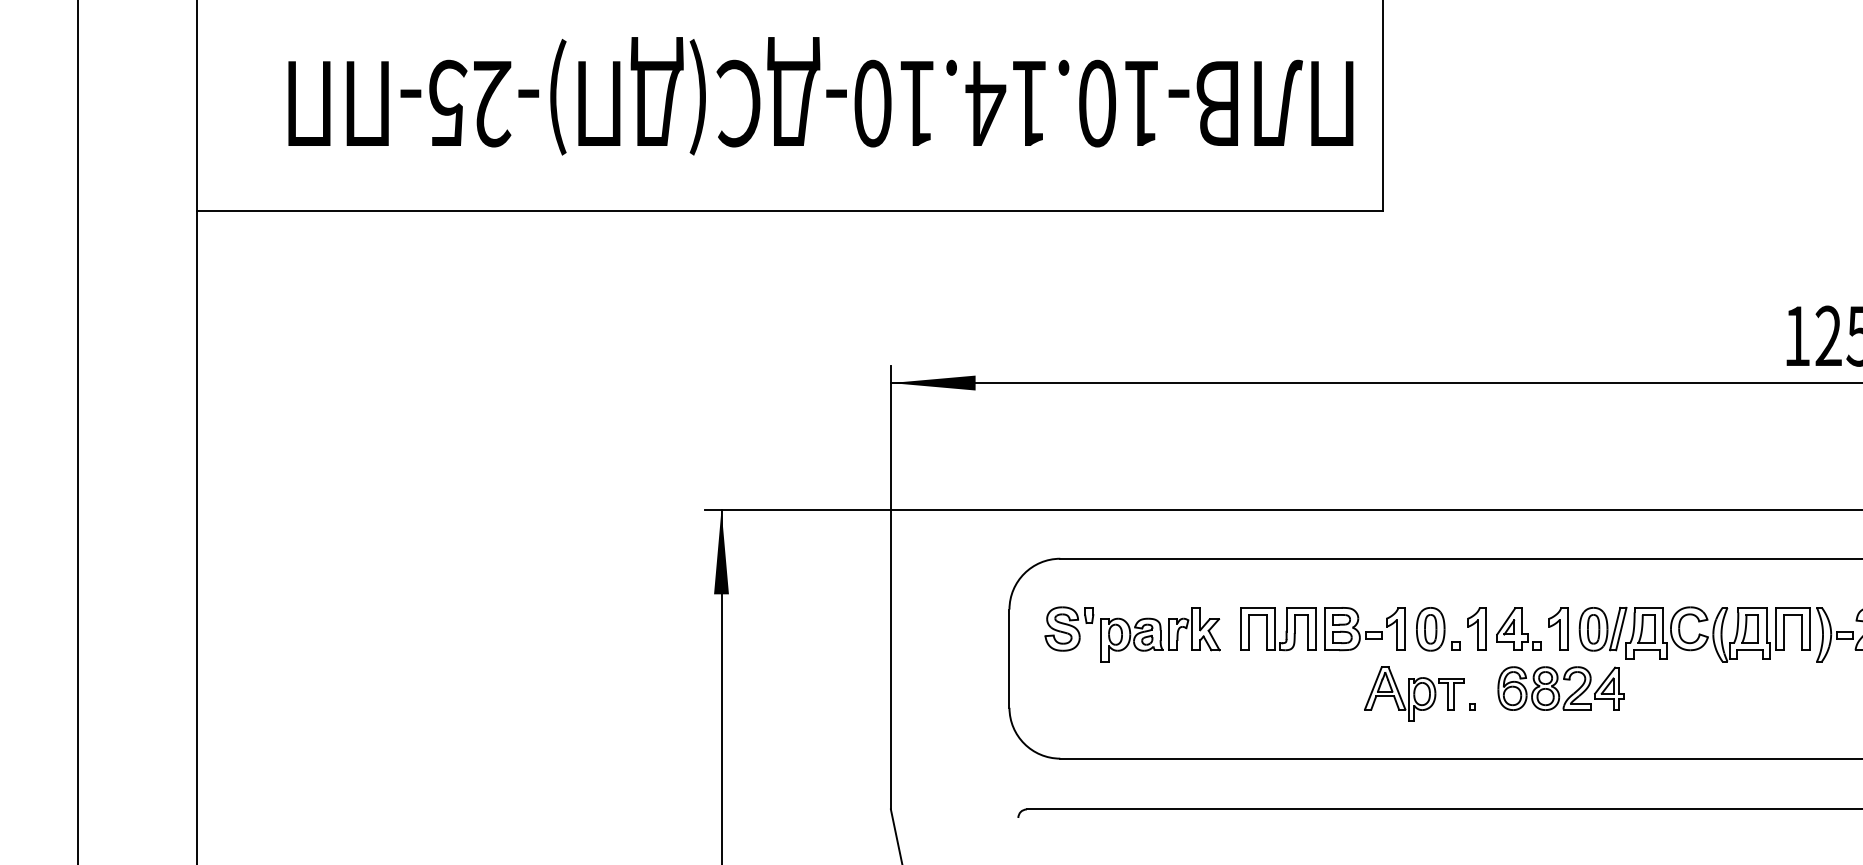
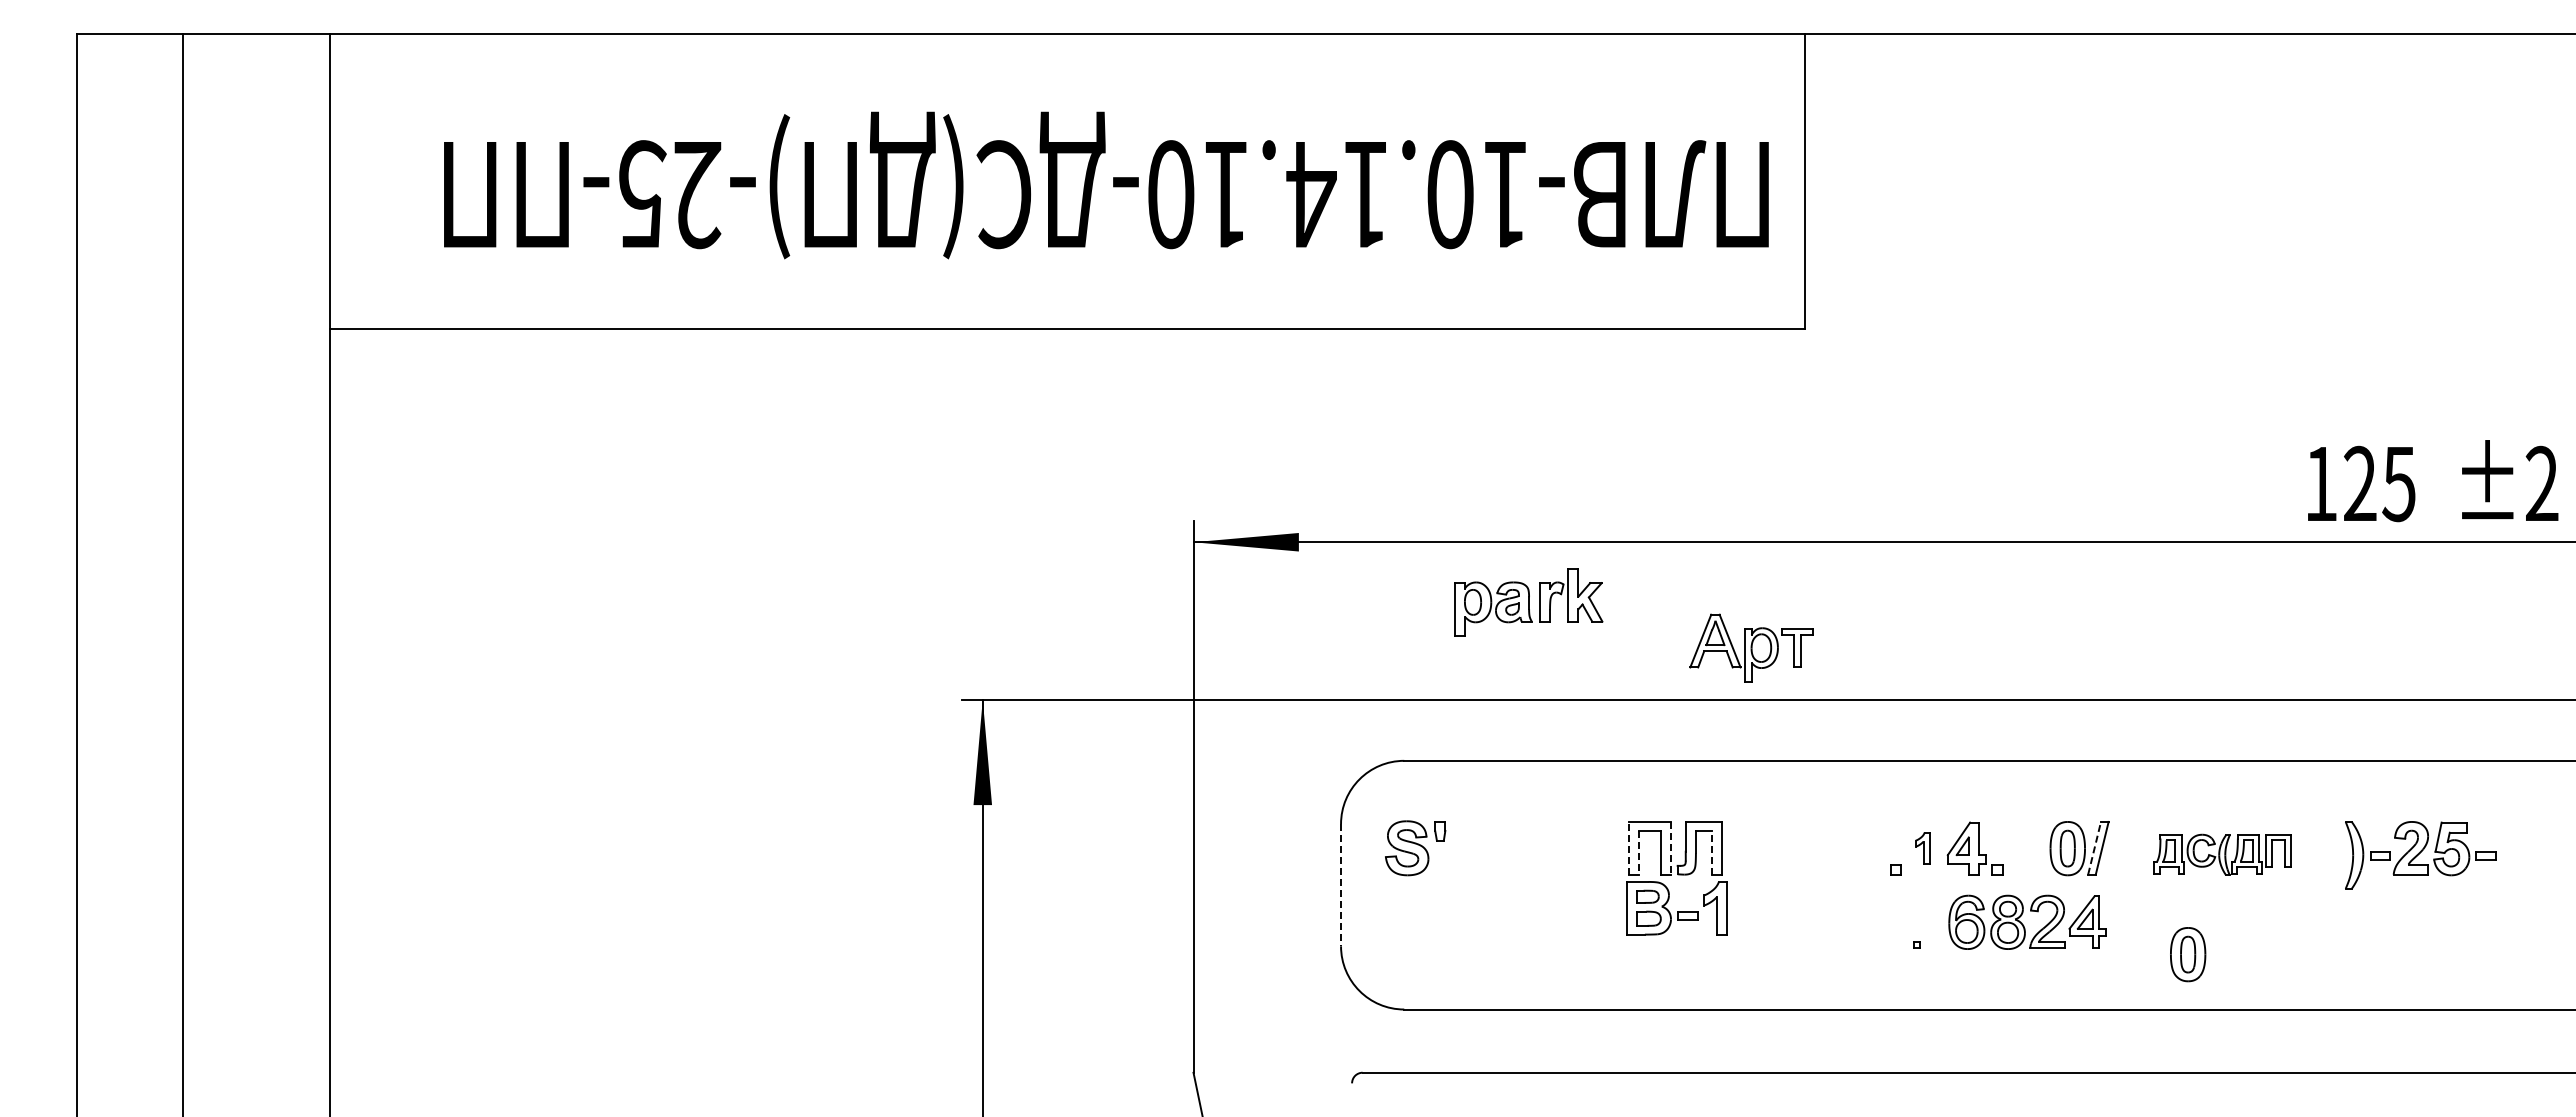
line: (1241, 628) -> (1629, 847), solid -> dashed
line: (1615, 628) -> (2094, 847), solid -> dashed
line: (1274, 629) -> (1670, 848), solid -> dashed
part: (1364, 629) -> (1676, 908), moved
part: (1431, 629) -> (2188, 954), moved
part: (1476, 629) -> (1922, 848), size x0.6
part: (1558, 629) -> (2024, 848), removed
line: (1249, 632) -> (1639, 852), solid -> dashed
line: (1308, 632) -> (1712, 852), solid -> dashed
part: (1160, 634) -> (1528, 602), moved
part: (1717, 634) -> (2222, 854), size x0.6
line: (1009, 658) -> (1341, 885), solid -> dashed
part: (1414, 693) -> (1751, 647), moved

